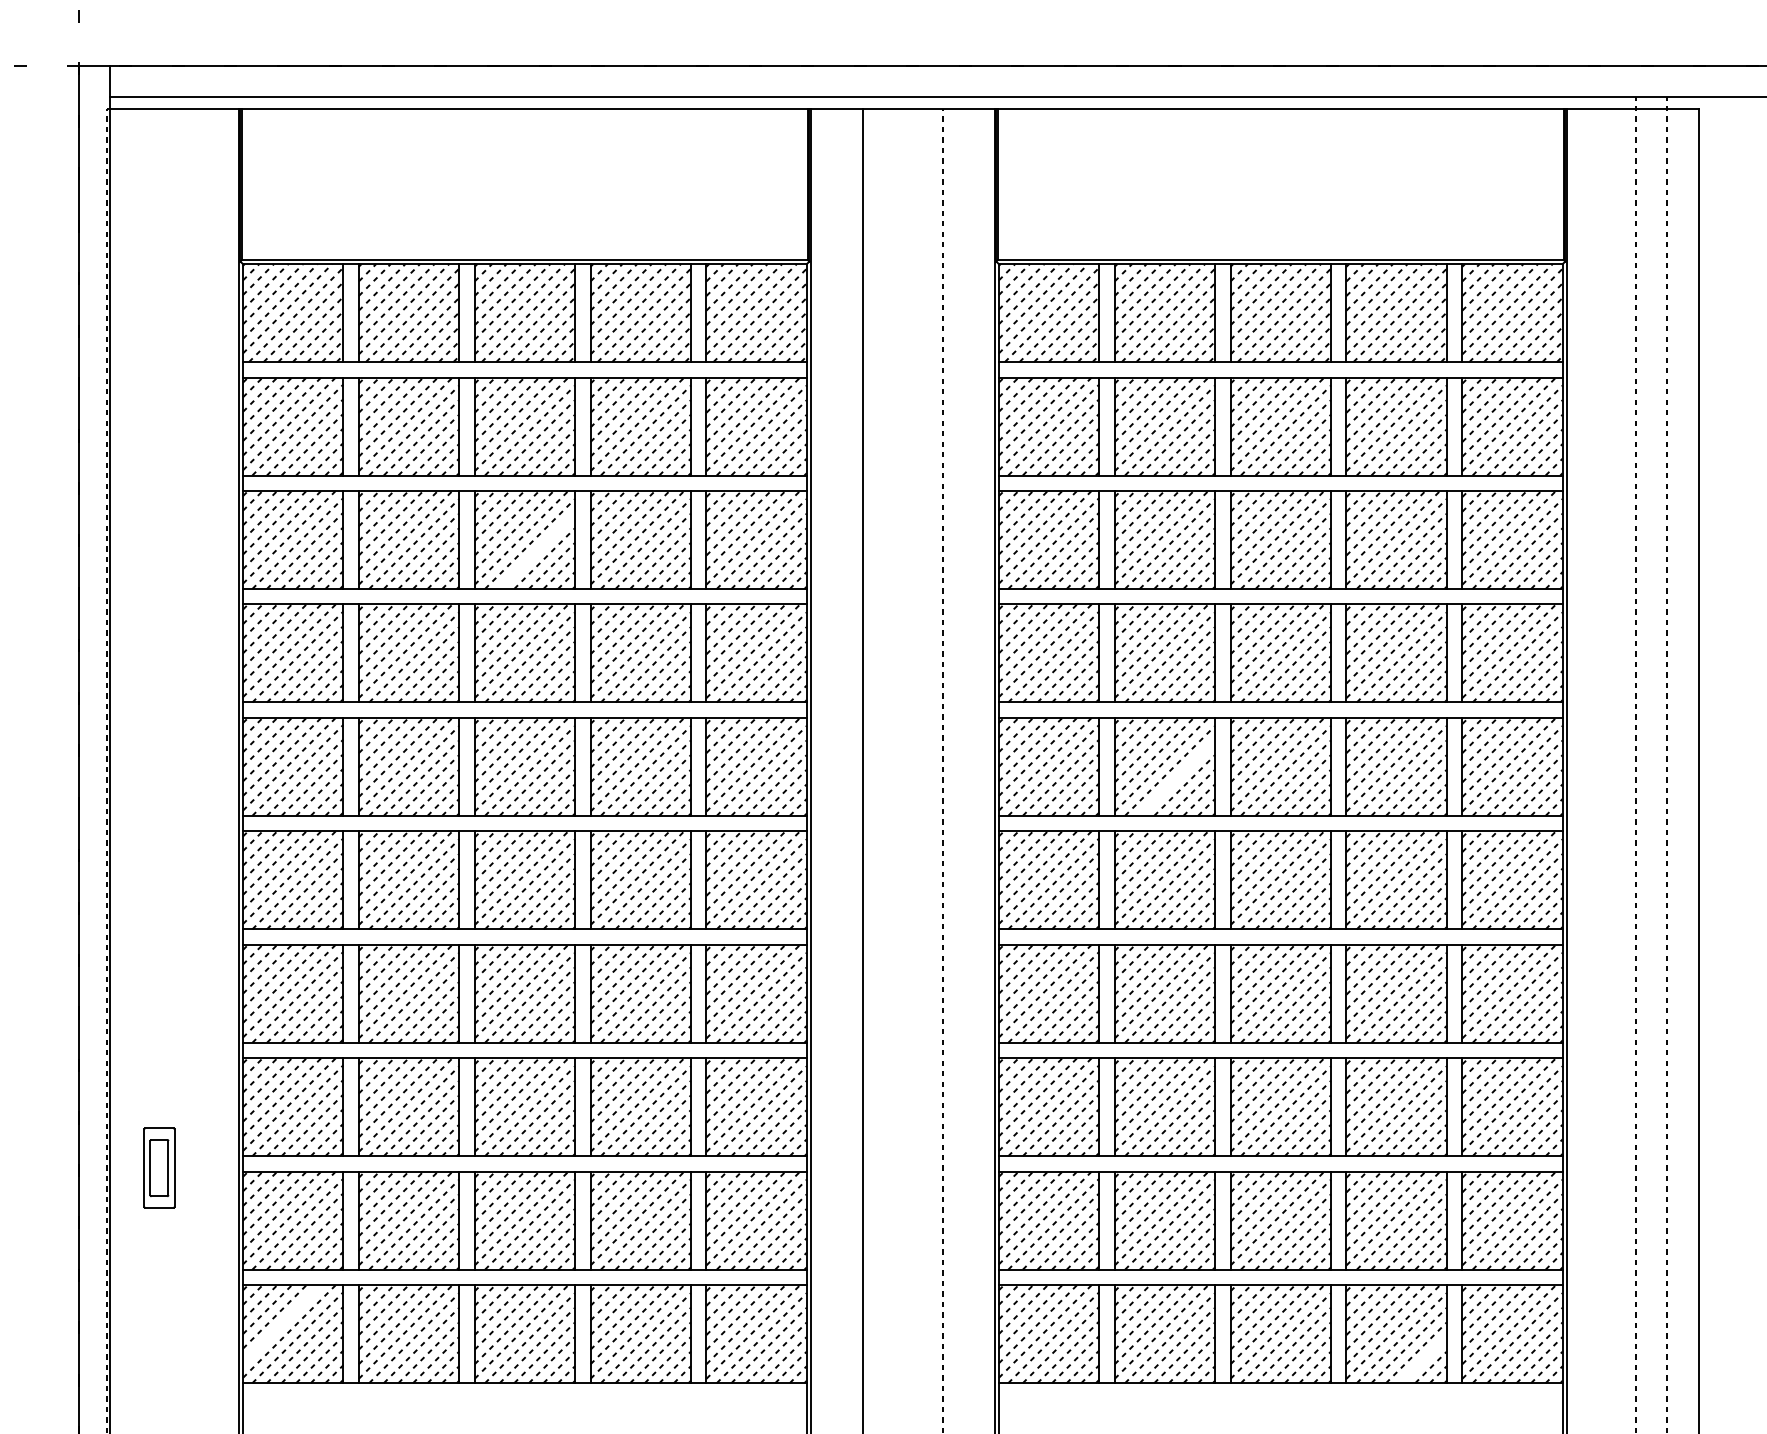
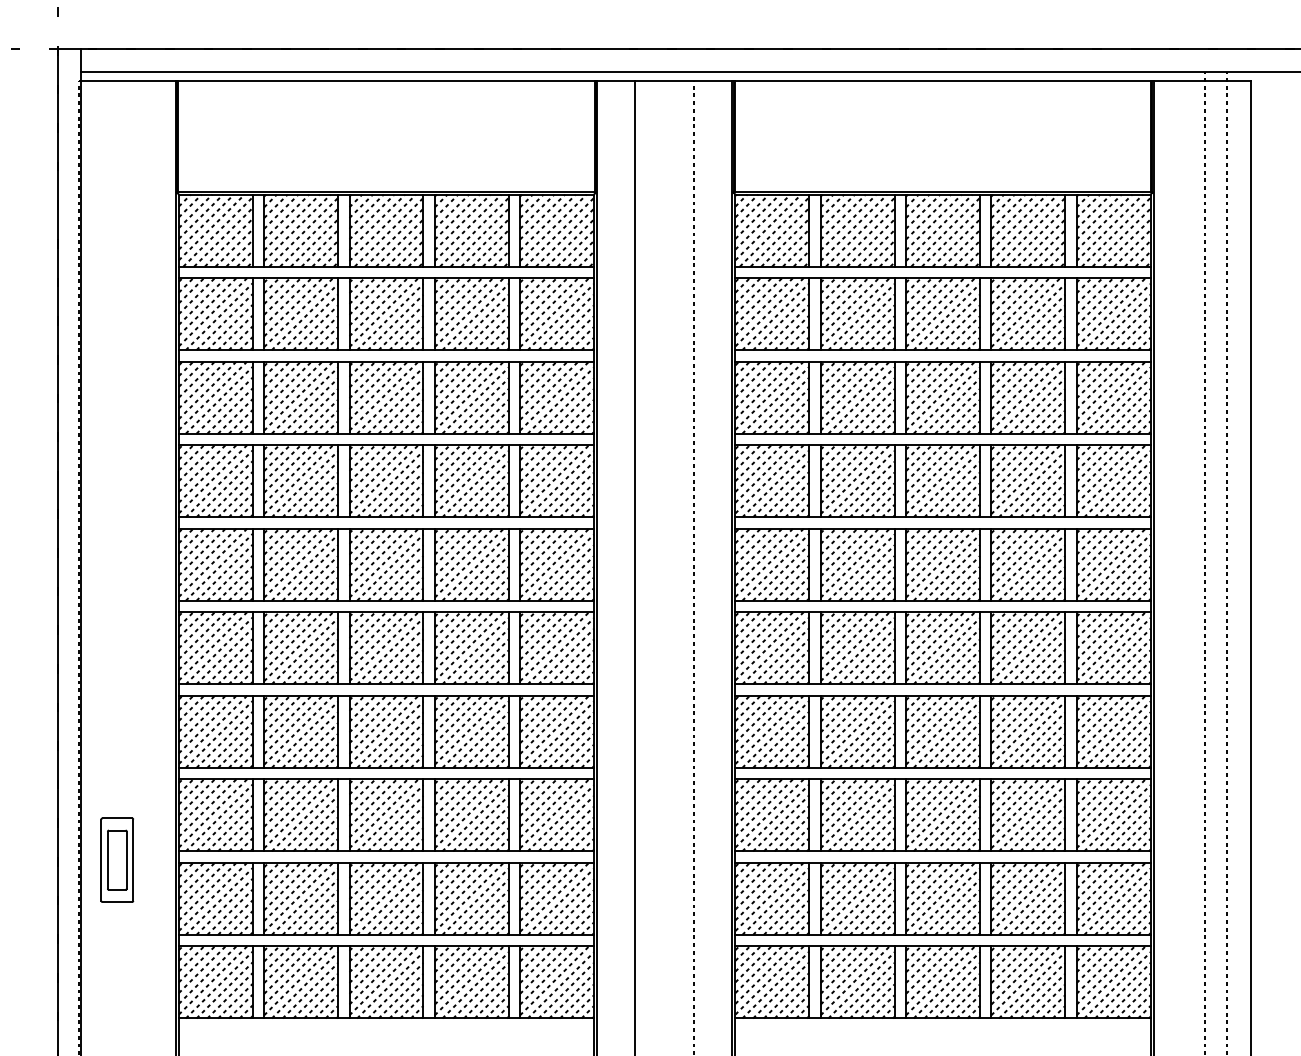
line: (537, 550) -> (395, 405), added
line: (1176, 777) -> (866, 572), added
part: (159, 1167) -> (117, 859), size x1.43
line: (281, 1323) -> (207, 974), added
line: (1424, 1360) -> (1048, 1001), added

